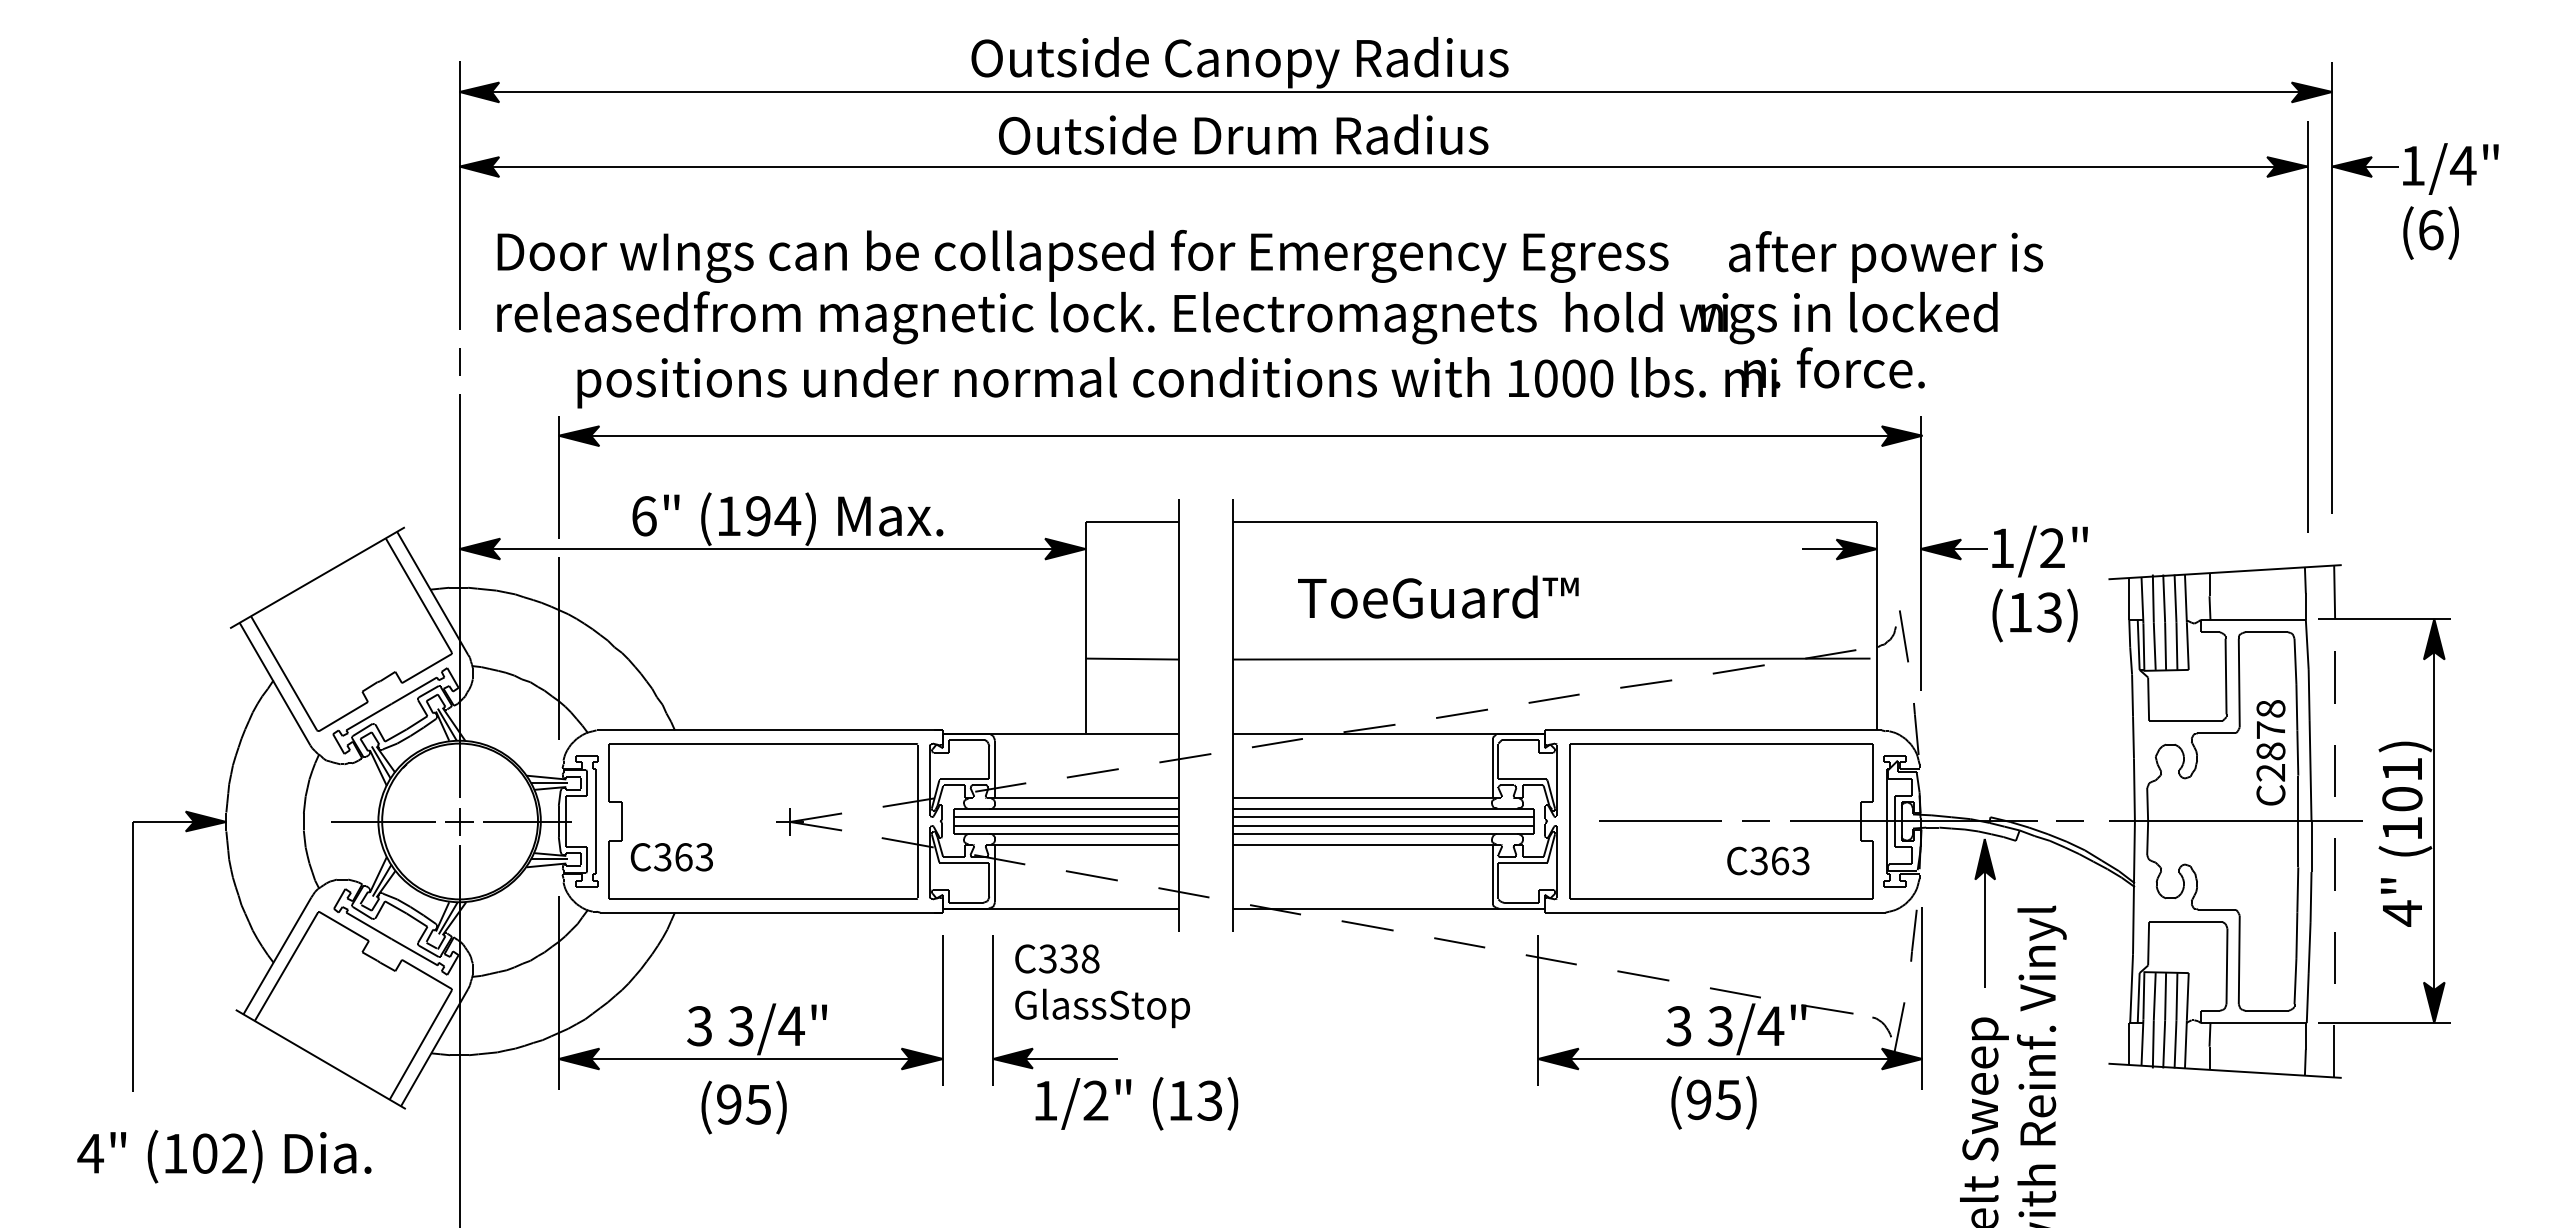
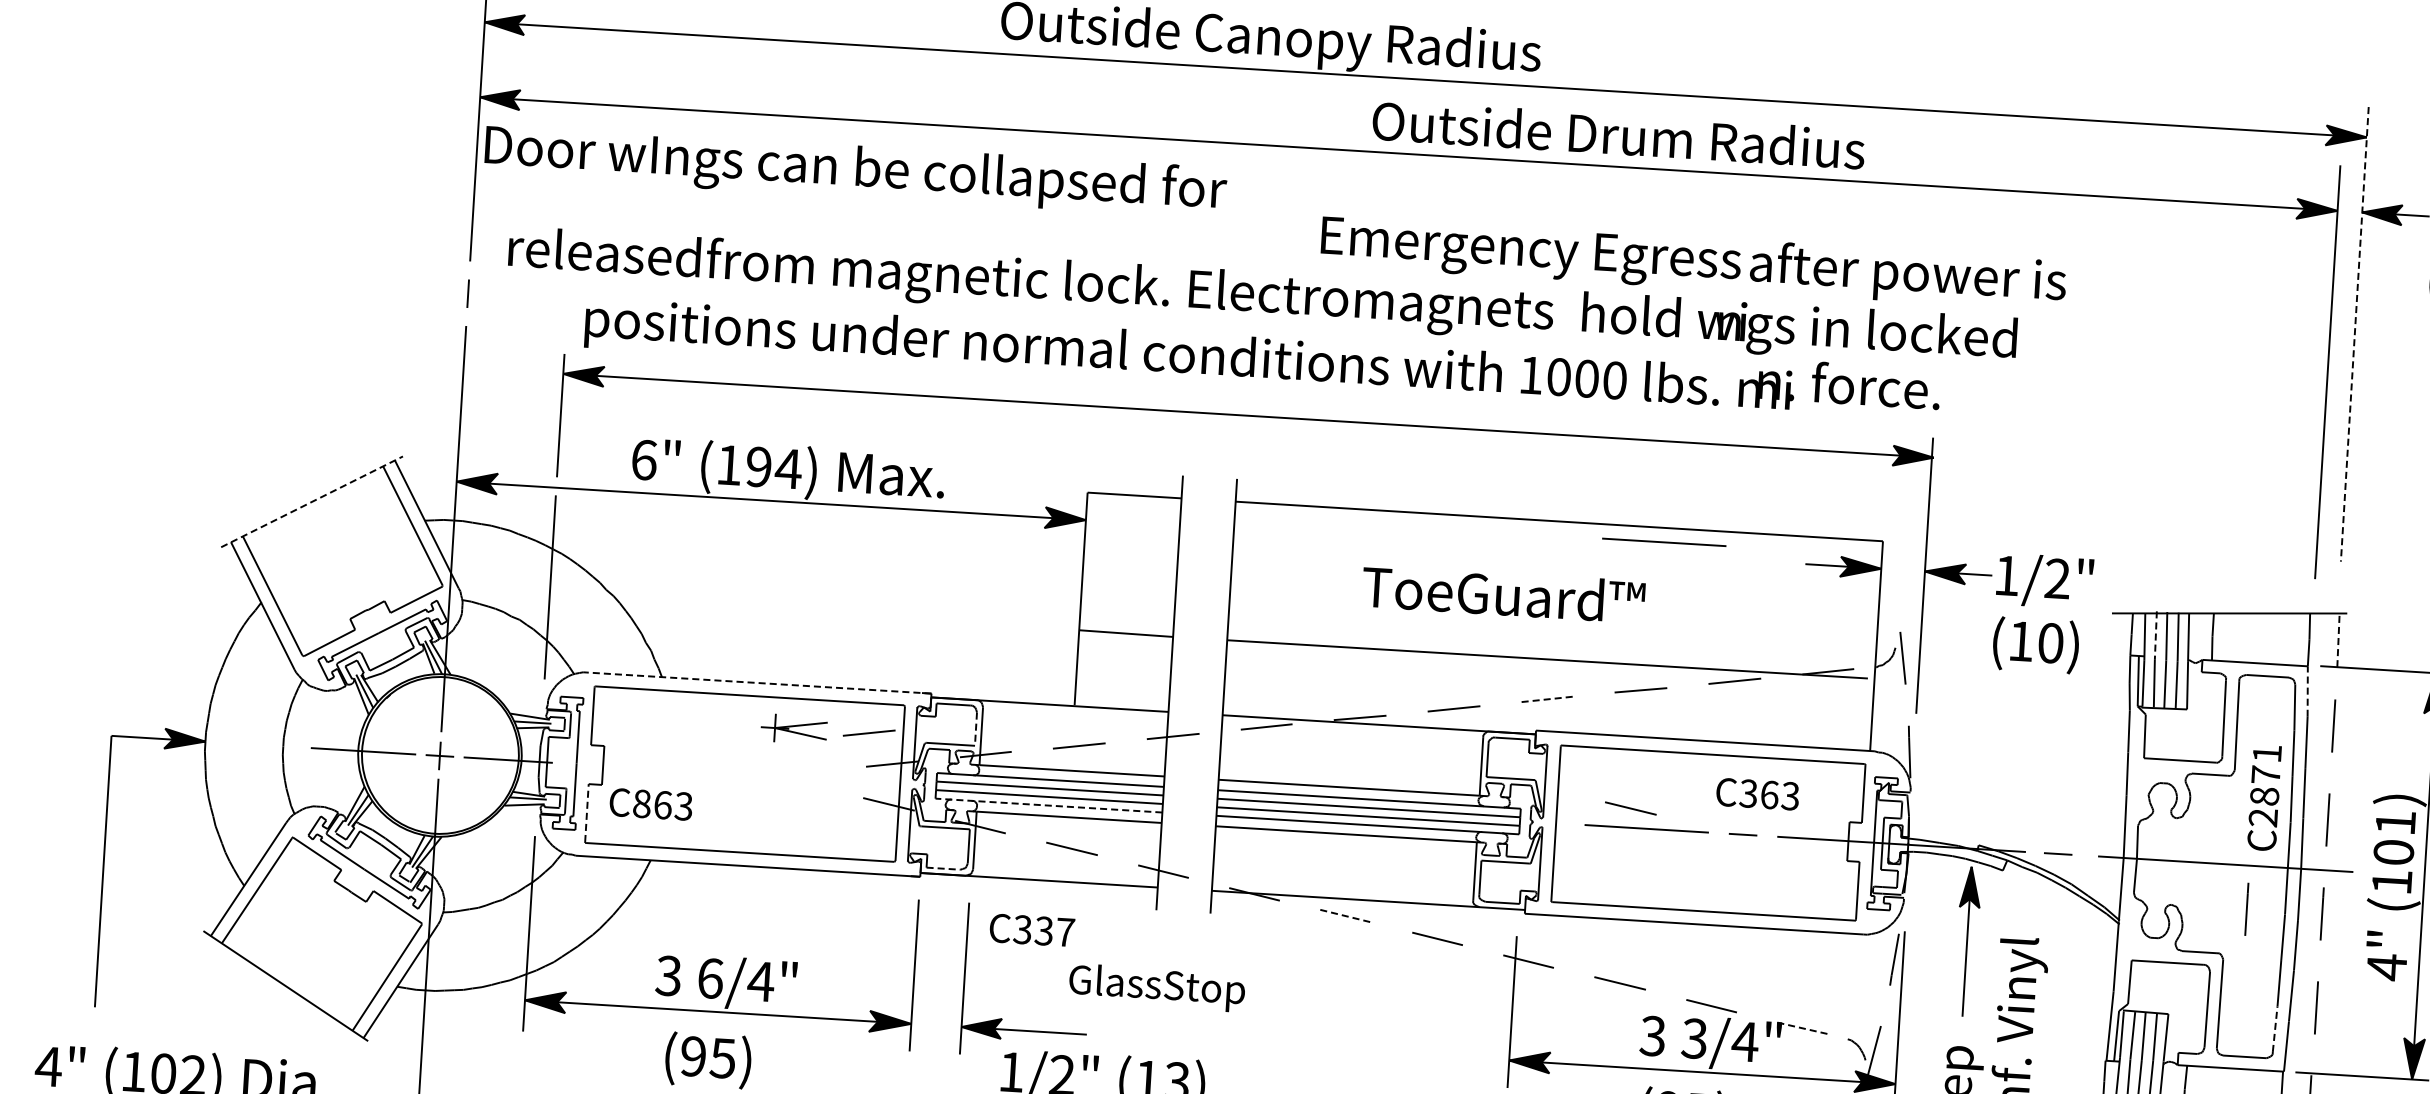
text: (1243, 134) -> (1618, 134), moved
text: (866, 255) -> (855, 170), moved
text: (1459, 257) -> (1530, 253), moved
line: (2332, 288) -> (2354, 334), solid -> dashed
line: (1660, 535) -> (1664, 541), added
line: (317, 577) -> (312, 501), solid -> dashed
line: (2334, 591) -> (2338, 639), solid -> dashed
text: (1438, 596) -> (1503, 593), moved
line: (2153, 599) -> (2155, 636), solid -> dashed
text: (2048, 612) -> (2049, 643), (13) -> (10)
line: (2307, 644) -> (2307, 691), solid -> dashed
line: (1554, 698) -> (1547, 699), solid -> dashed
text: (2270, 708) -> (2266, 753), C2878 -> C2871
line: (771, 730) -> (758, 683), solid -> dashed
line: (989, 762) -> (976, 728), solid -> dashed
line: (883, 773) -> (868, 733), added
line: (1643, 801) -> (1630, 808), added
part: (808, 821) -> (793, 728), moved
line: (1066, 834) -> (1049, 805), solid -> dashed
text: (662, 857) -> (641, 804), C363 -> C863
text: (1768, 860) -> (1757, 793), moved
line: (2259, 864) -> (2246, 909), added
line: (608, 869) -> (586, 812), solid -> dashed
line: (965, 903) -> (943, 868), solid -> dashed
line: (1368, 925) -> (1346, 915), solid -> dashed
text: (1090, 958) -> (1065, 931), C338 -> C337
line: (2295, 981) -> (2275, 1029), solid -> dashed
text: (1102, 1008) -> (1156, 987), moved
line: (1828, 1009) -> (1804, 1028), solid -> dashed
text: (740, 1026) -> (709, 978), 3/4" -> 6/4"

